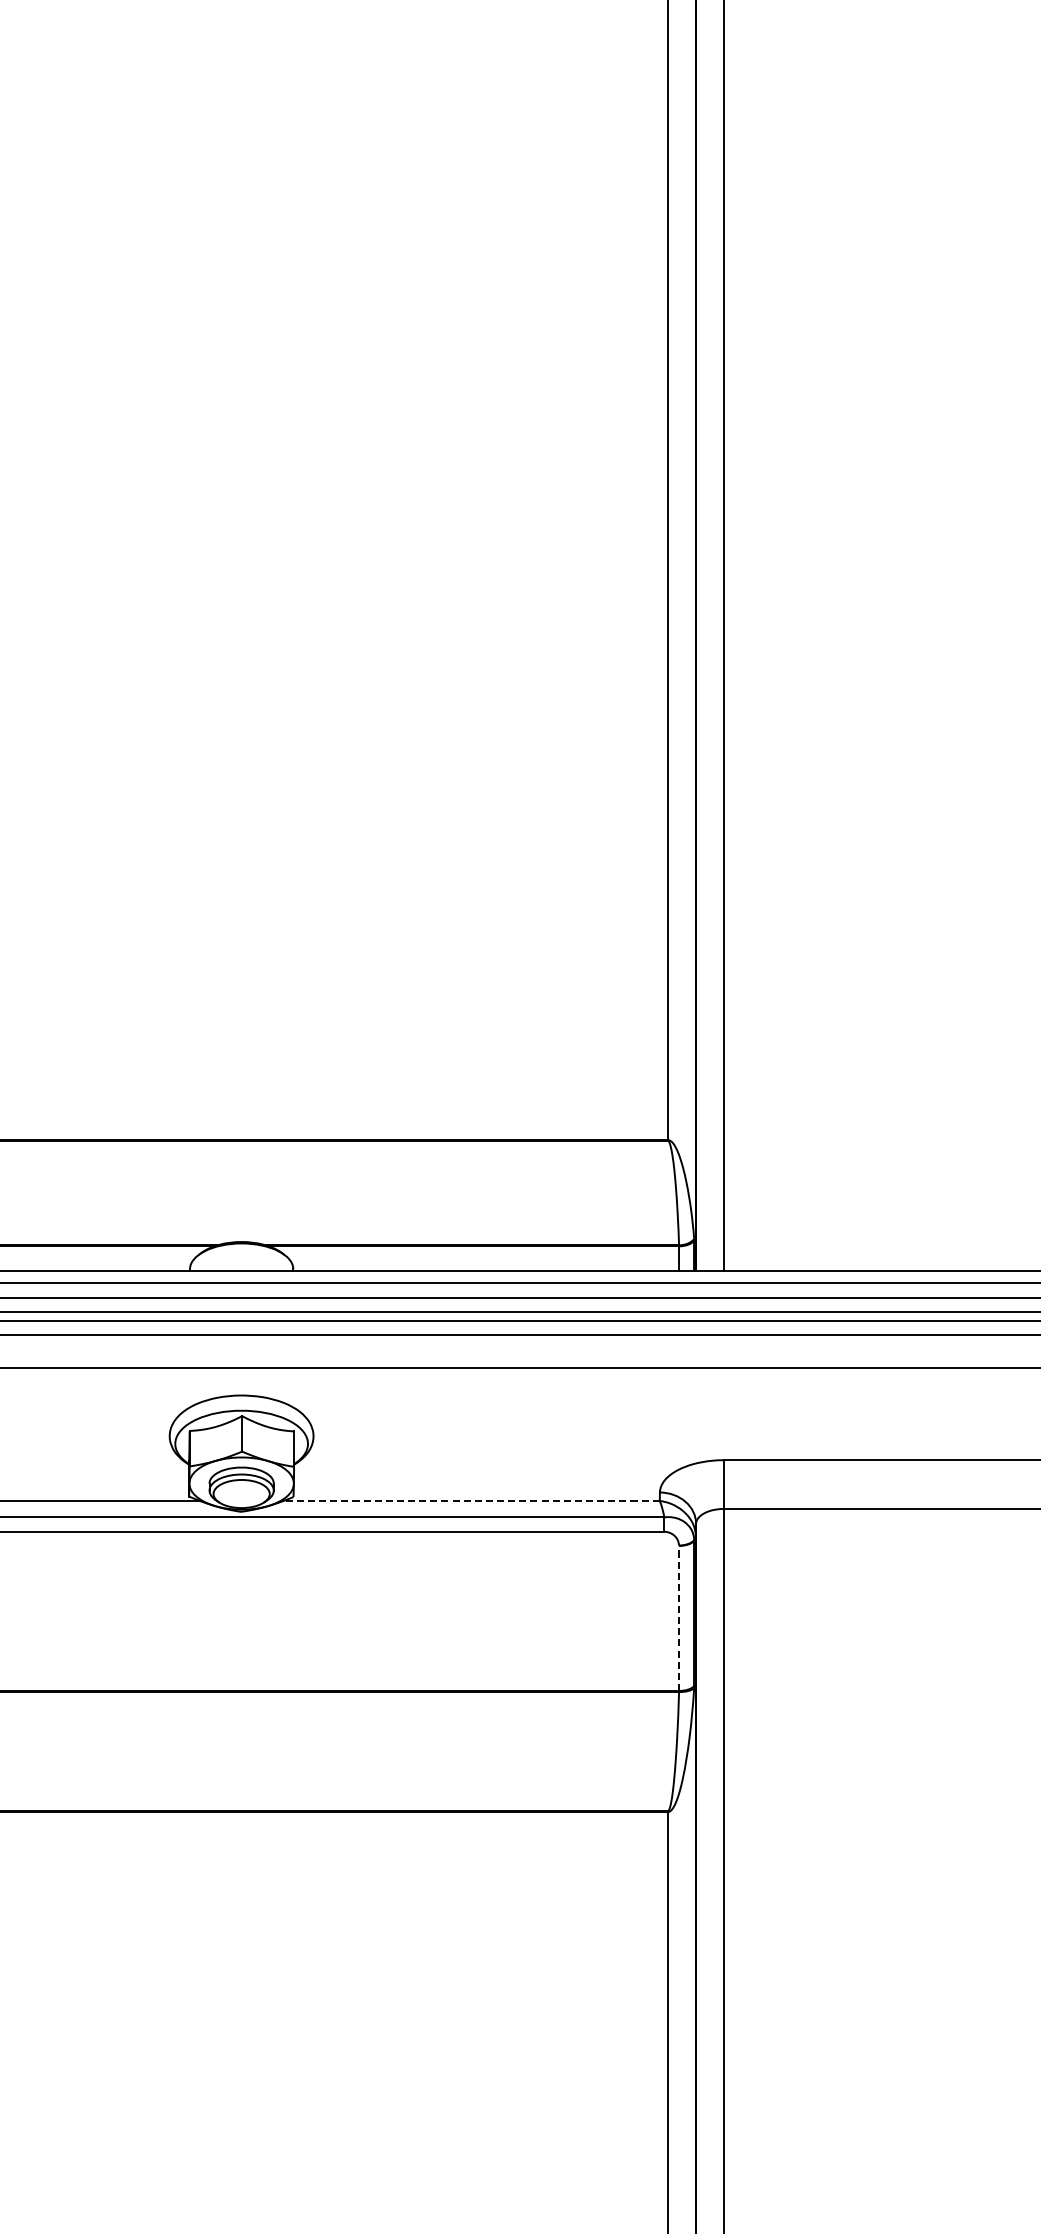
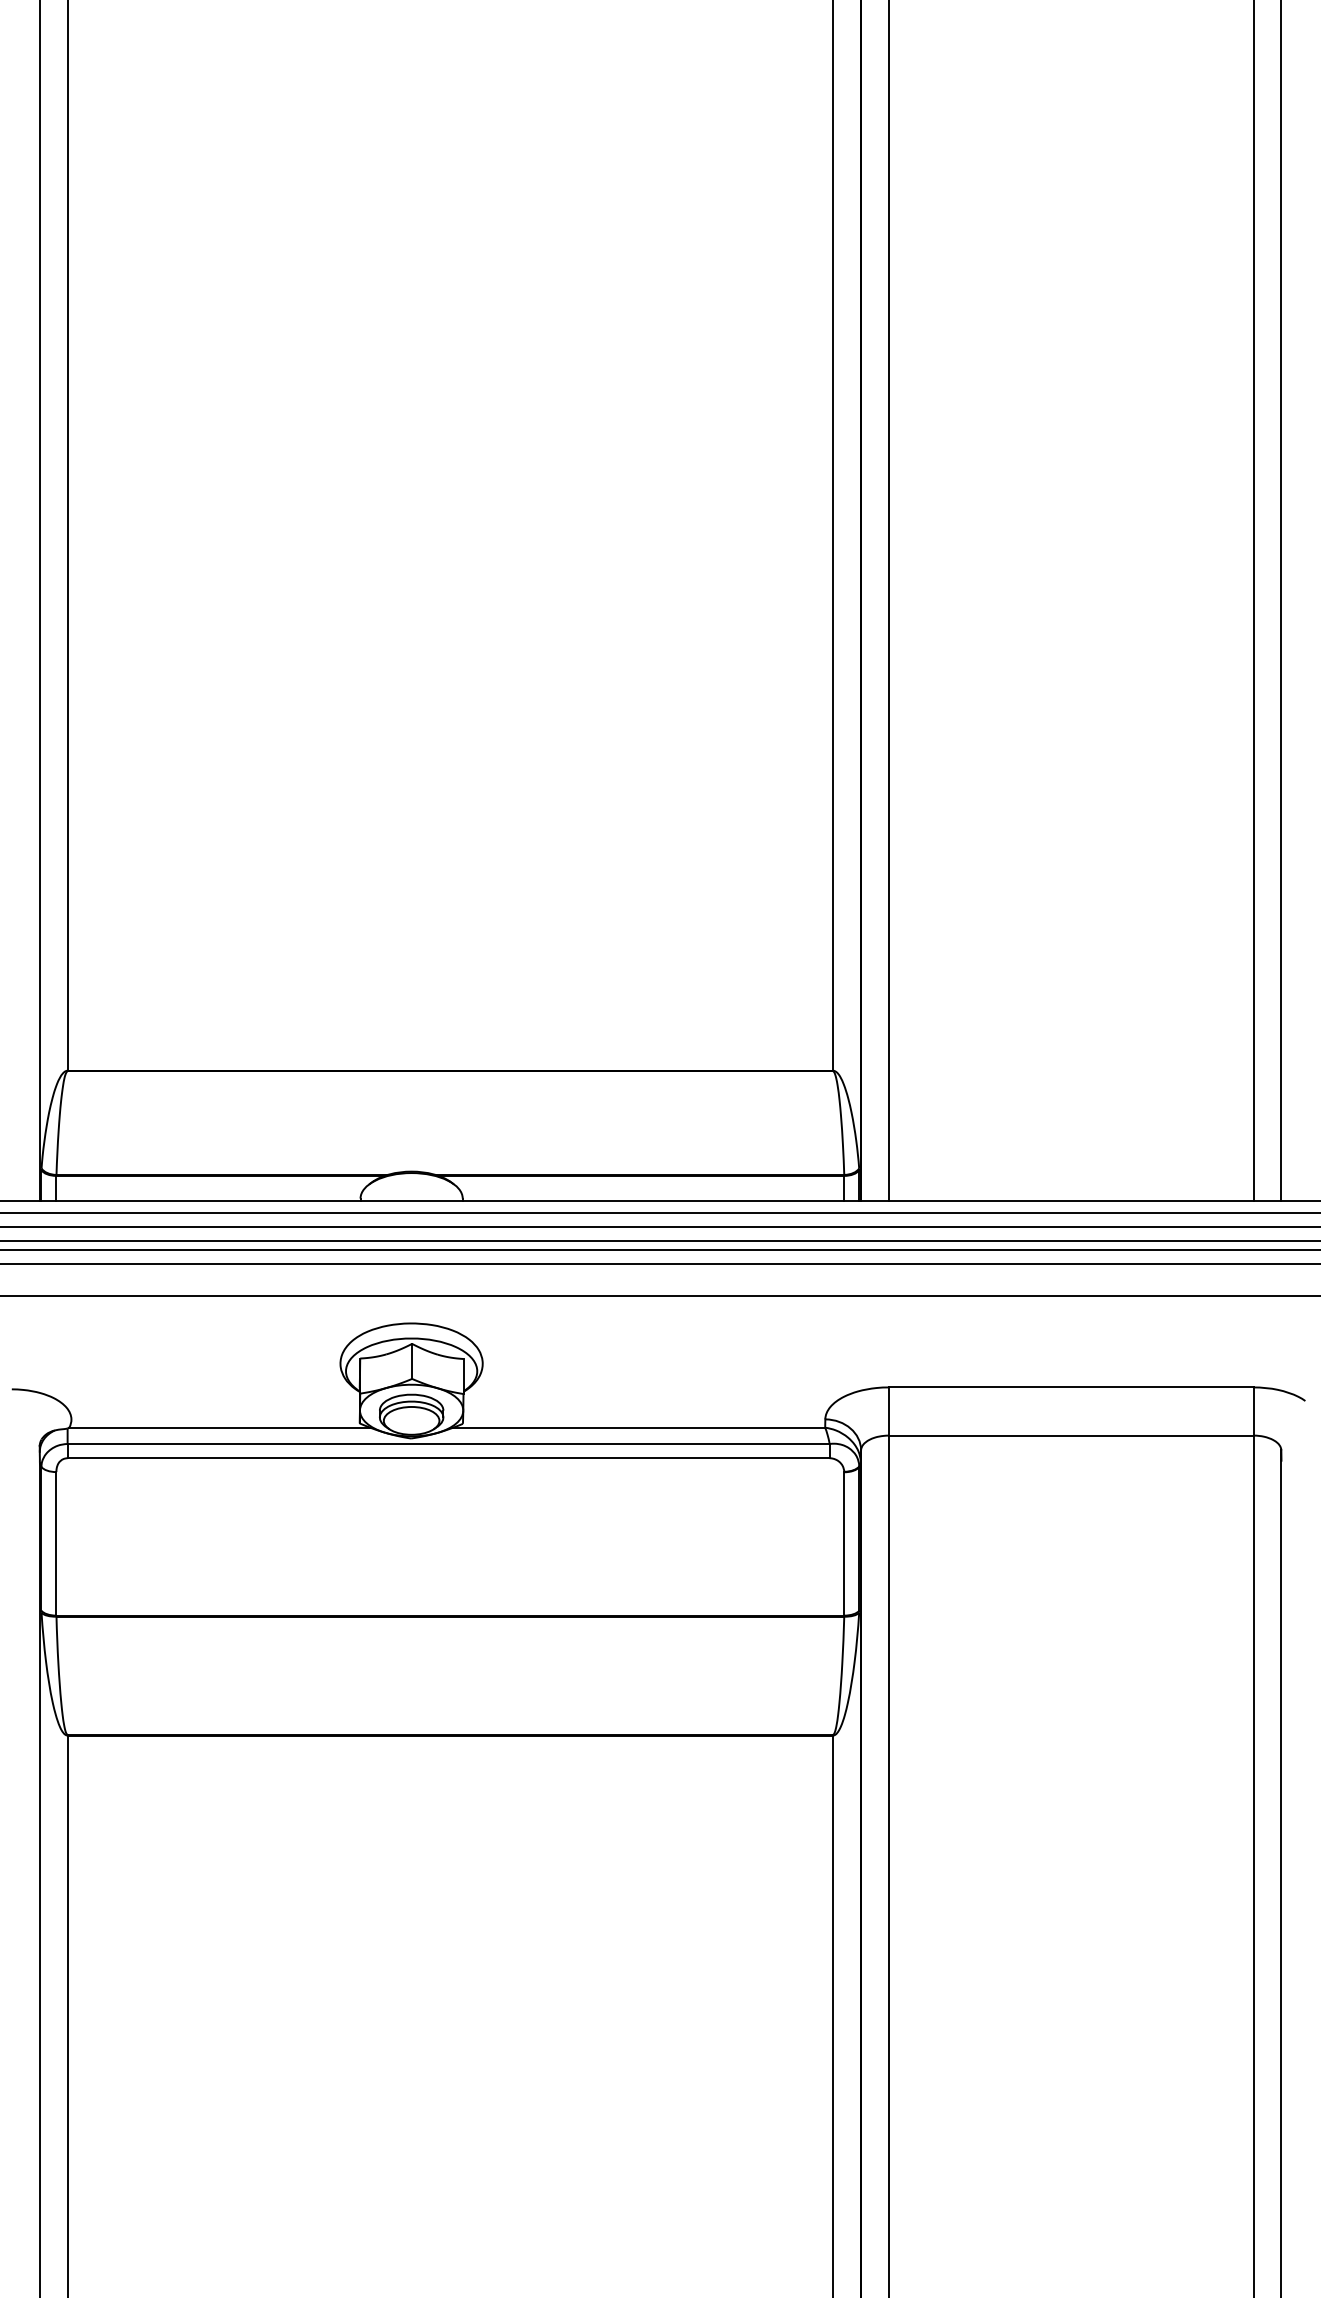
line: (472, 1500) -> (639, 1427), dashed -> solid
line: (679, 1618) -> (844, 1543), dashed -> solid

